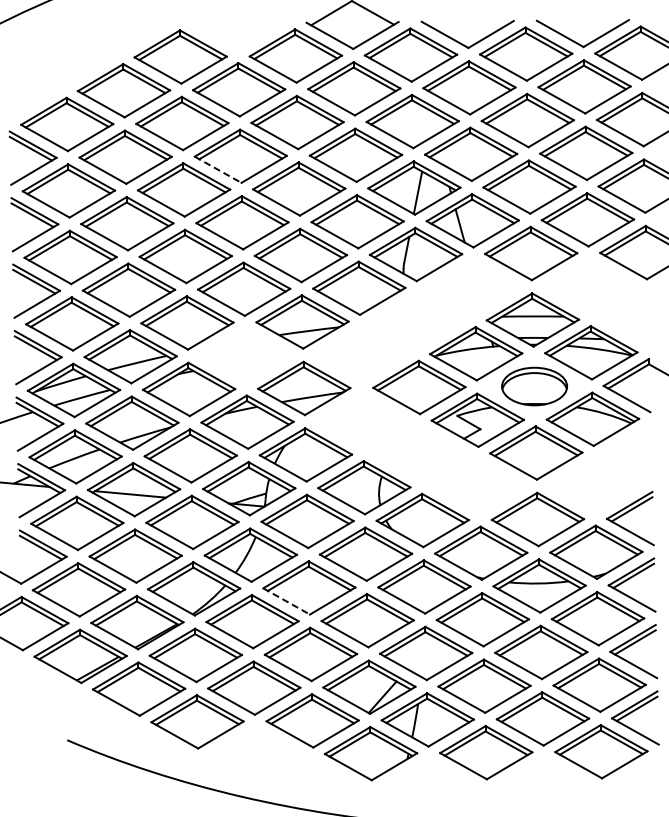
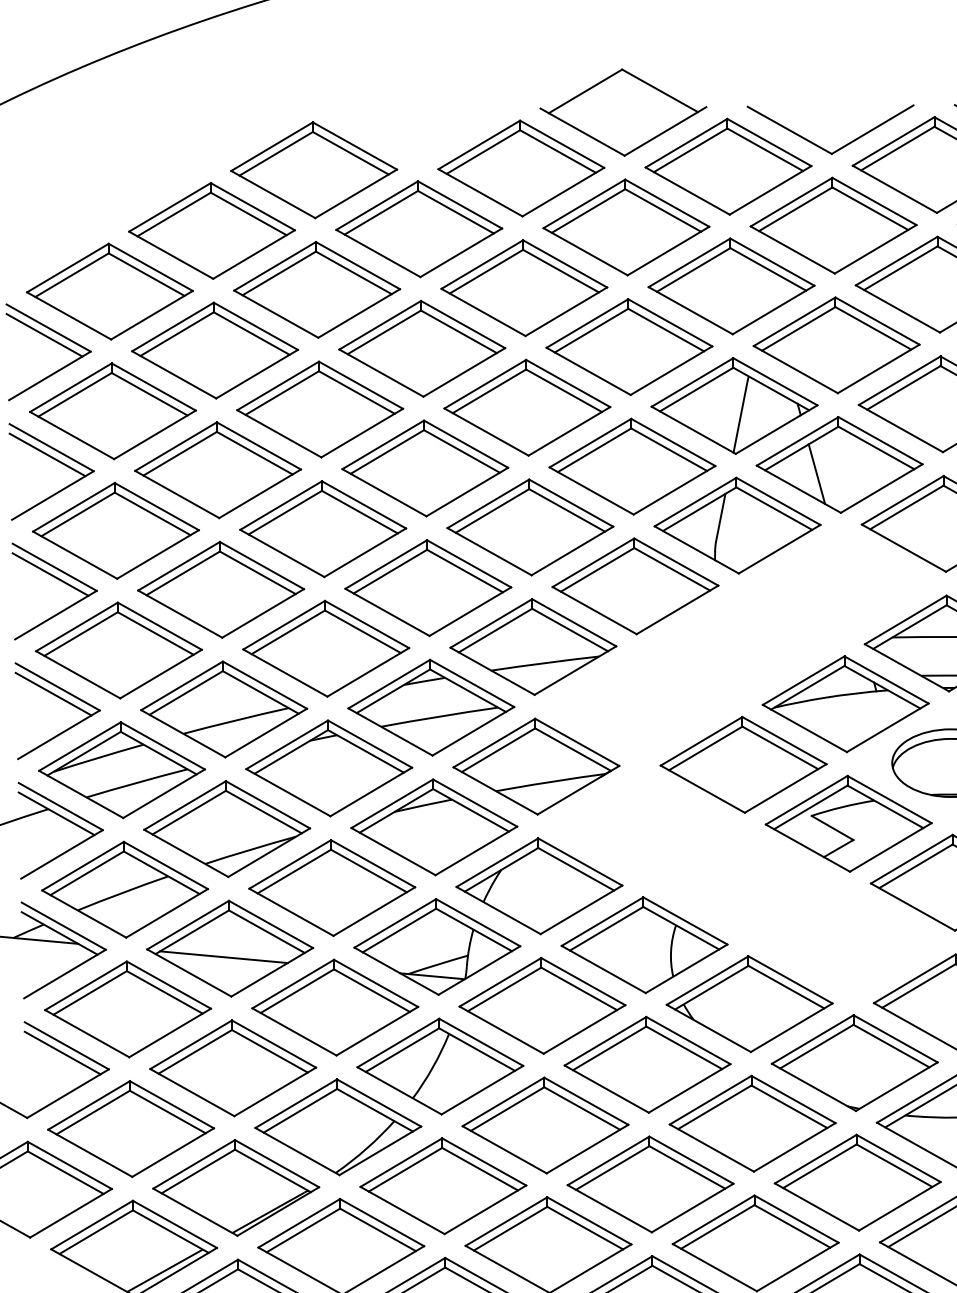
line: (218, 169) -> (382, 372), dashed -> solid
part: (245, 355) -> (430, 707), added
line: (286, 601) -> (504, 1149), dashed -> solid

